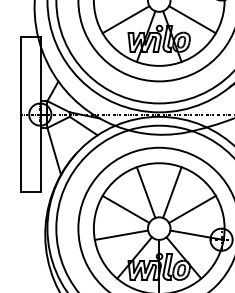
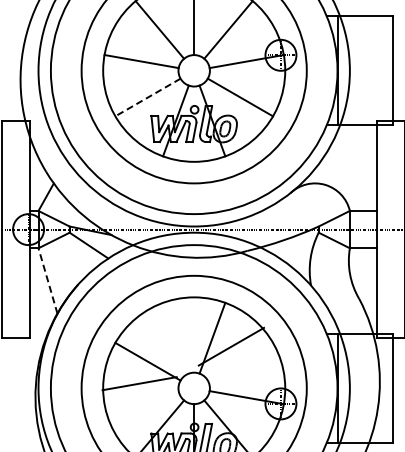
line: (125, 19) -> (147, 97), solid -> dashed
line: (53, 151) -> (47, 280), solid -> dashed
line: (145, 192) -> (175, 337), removed
line: (192, 209) -> (231, 346), moved
line: (121, 235) -> (139, 383), moved

